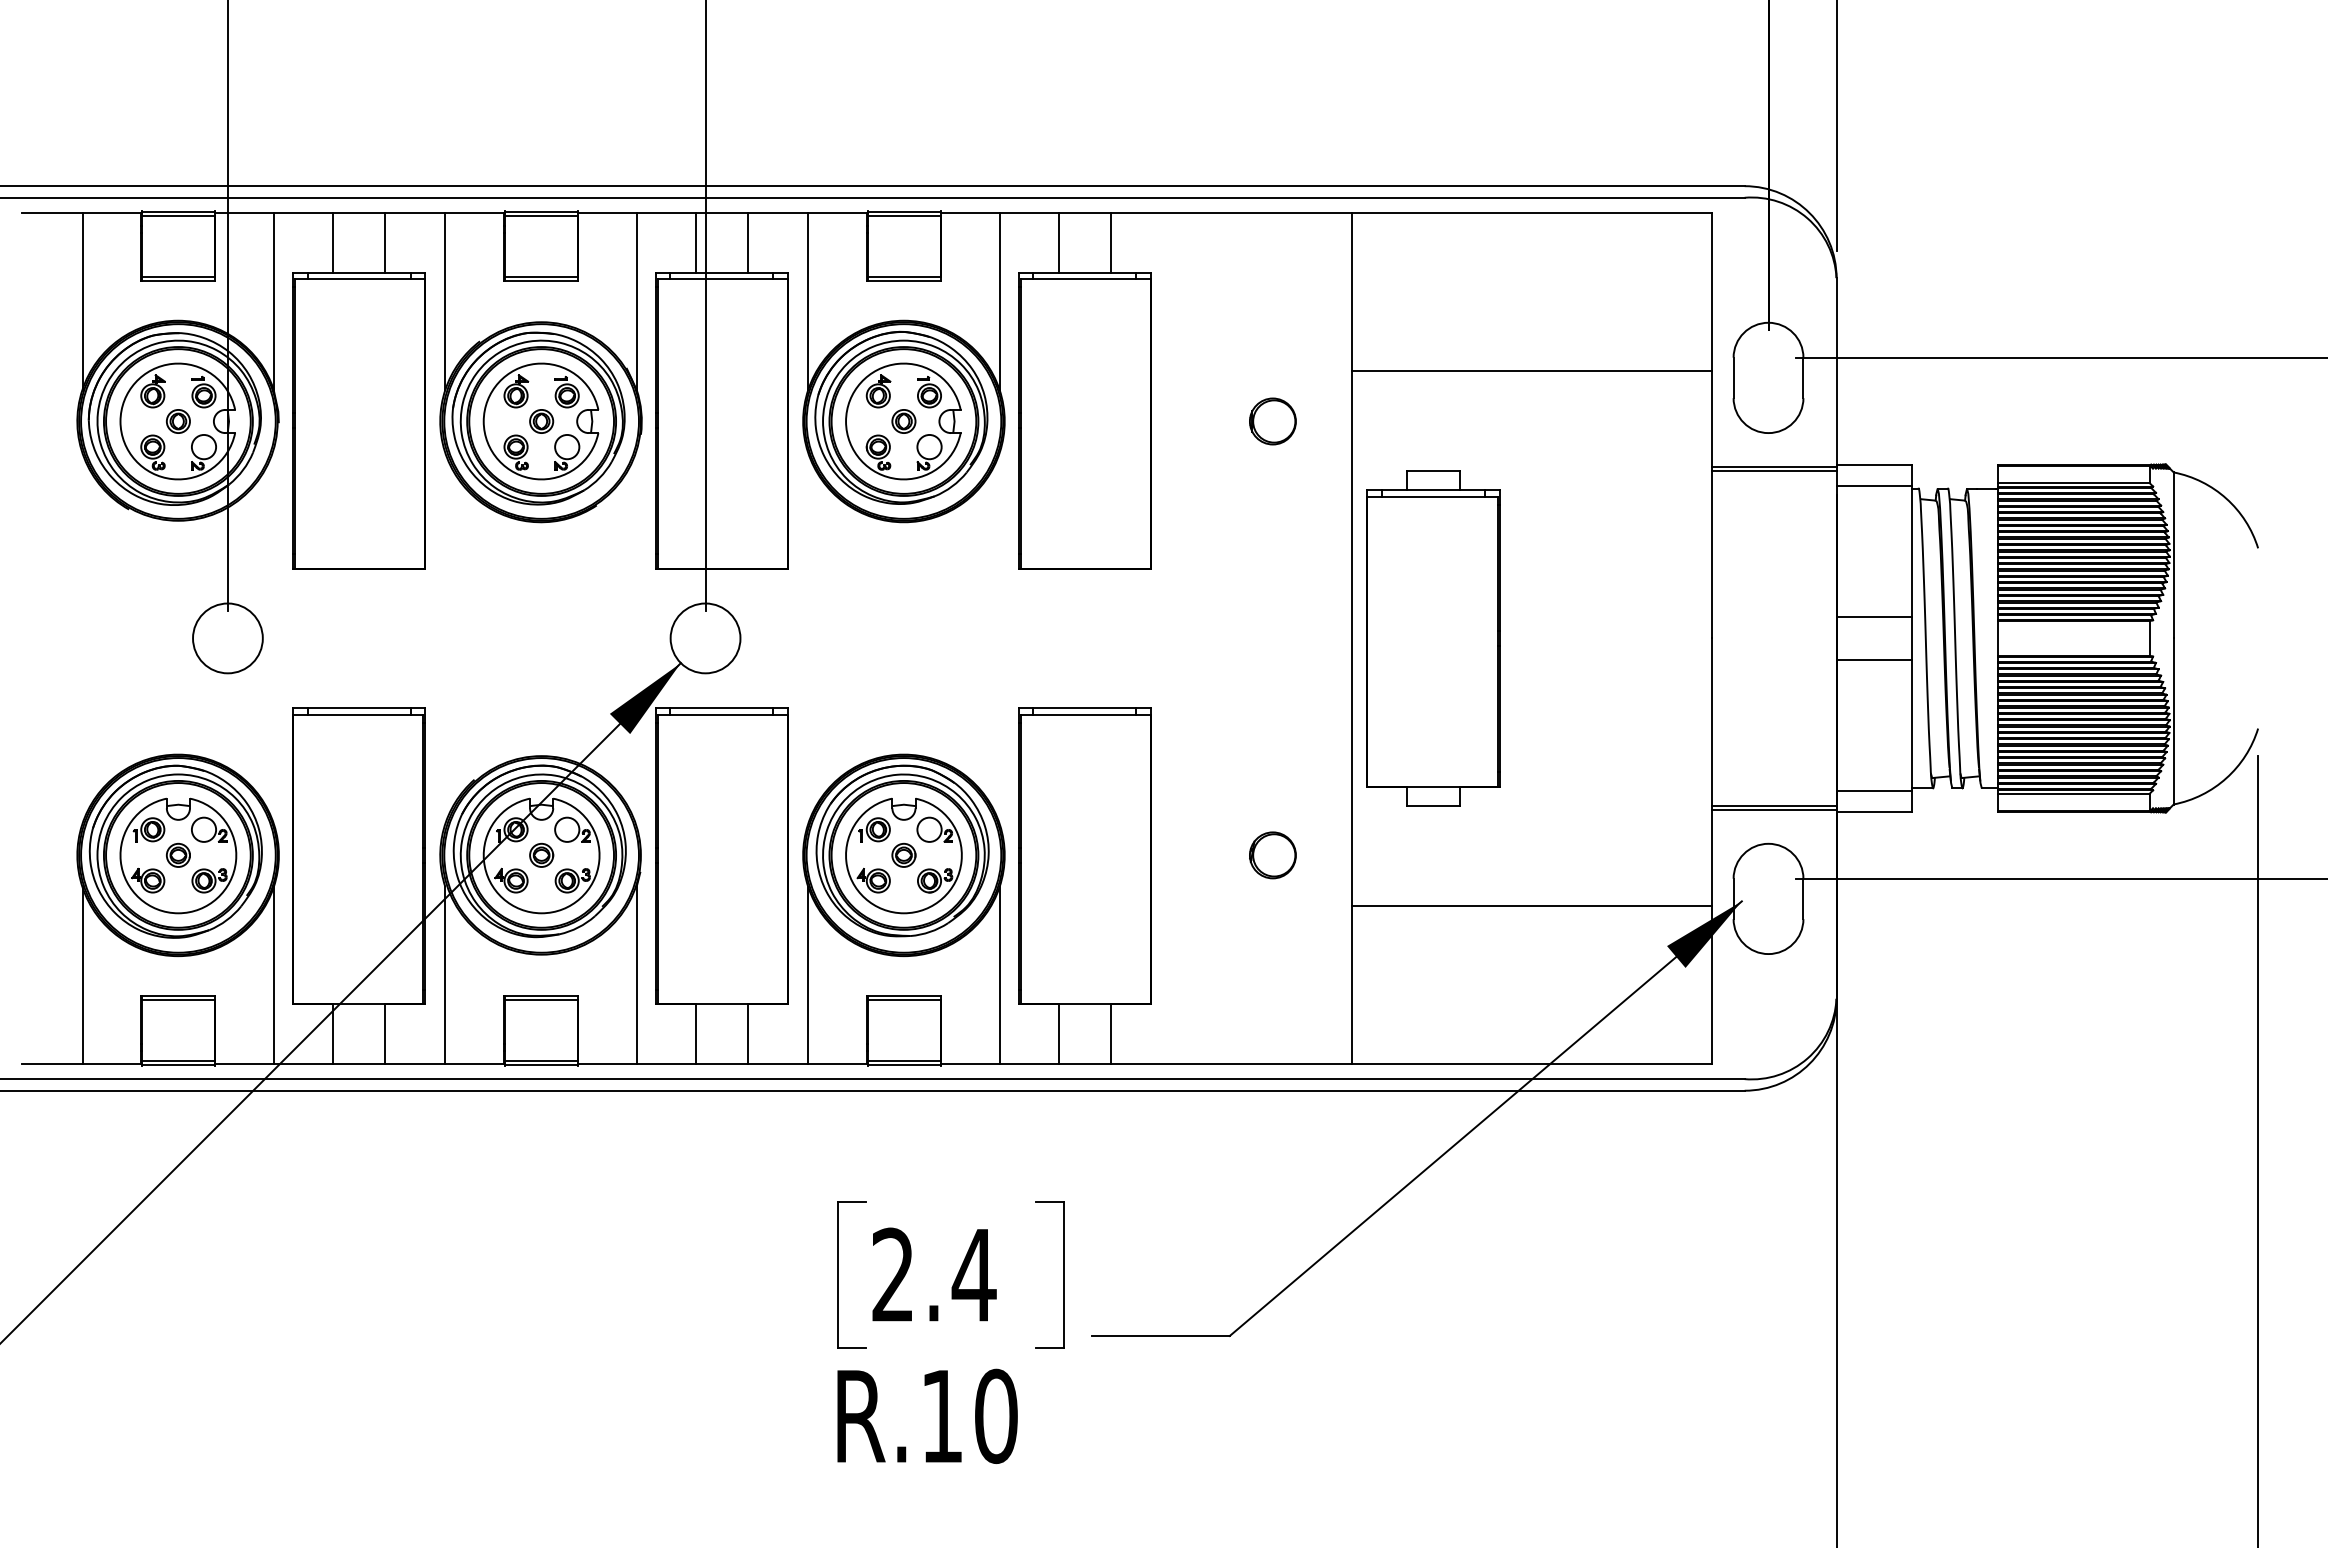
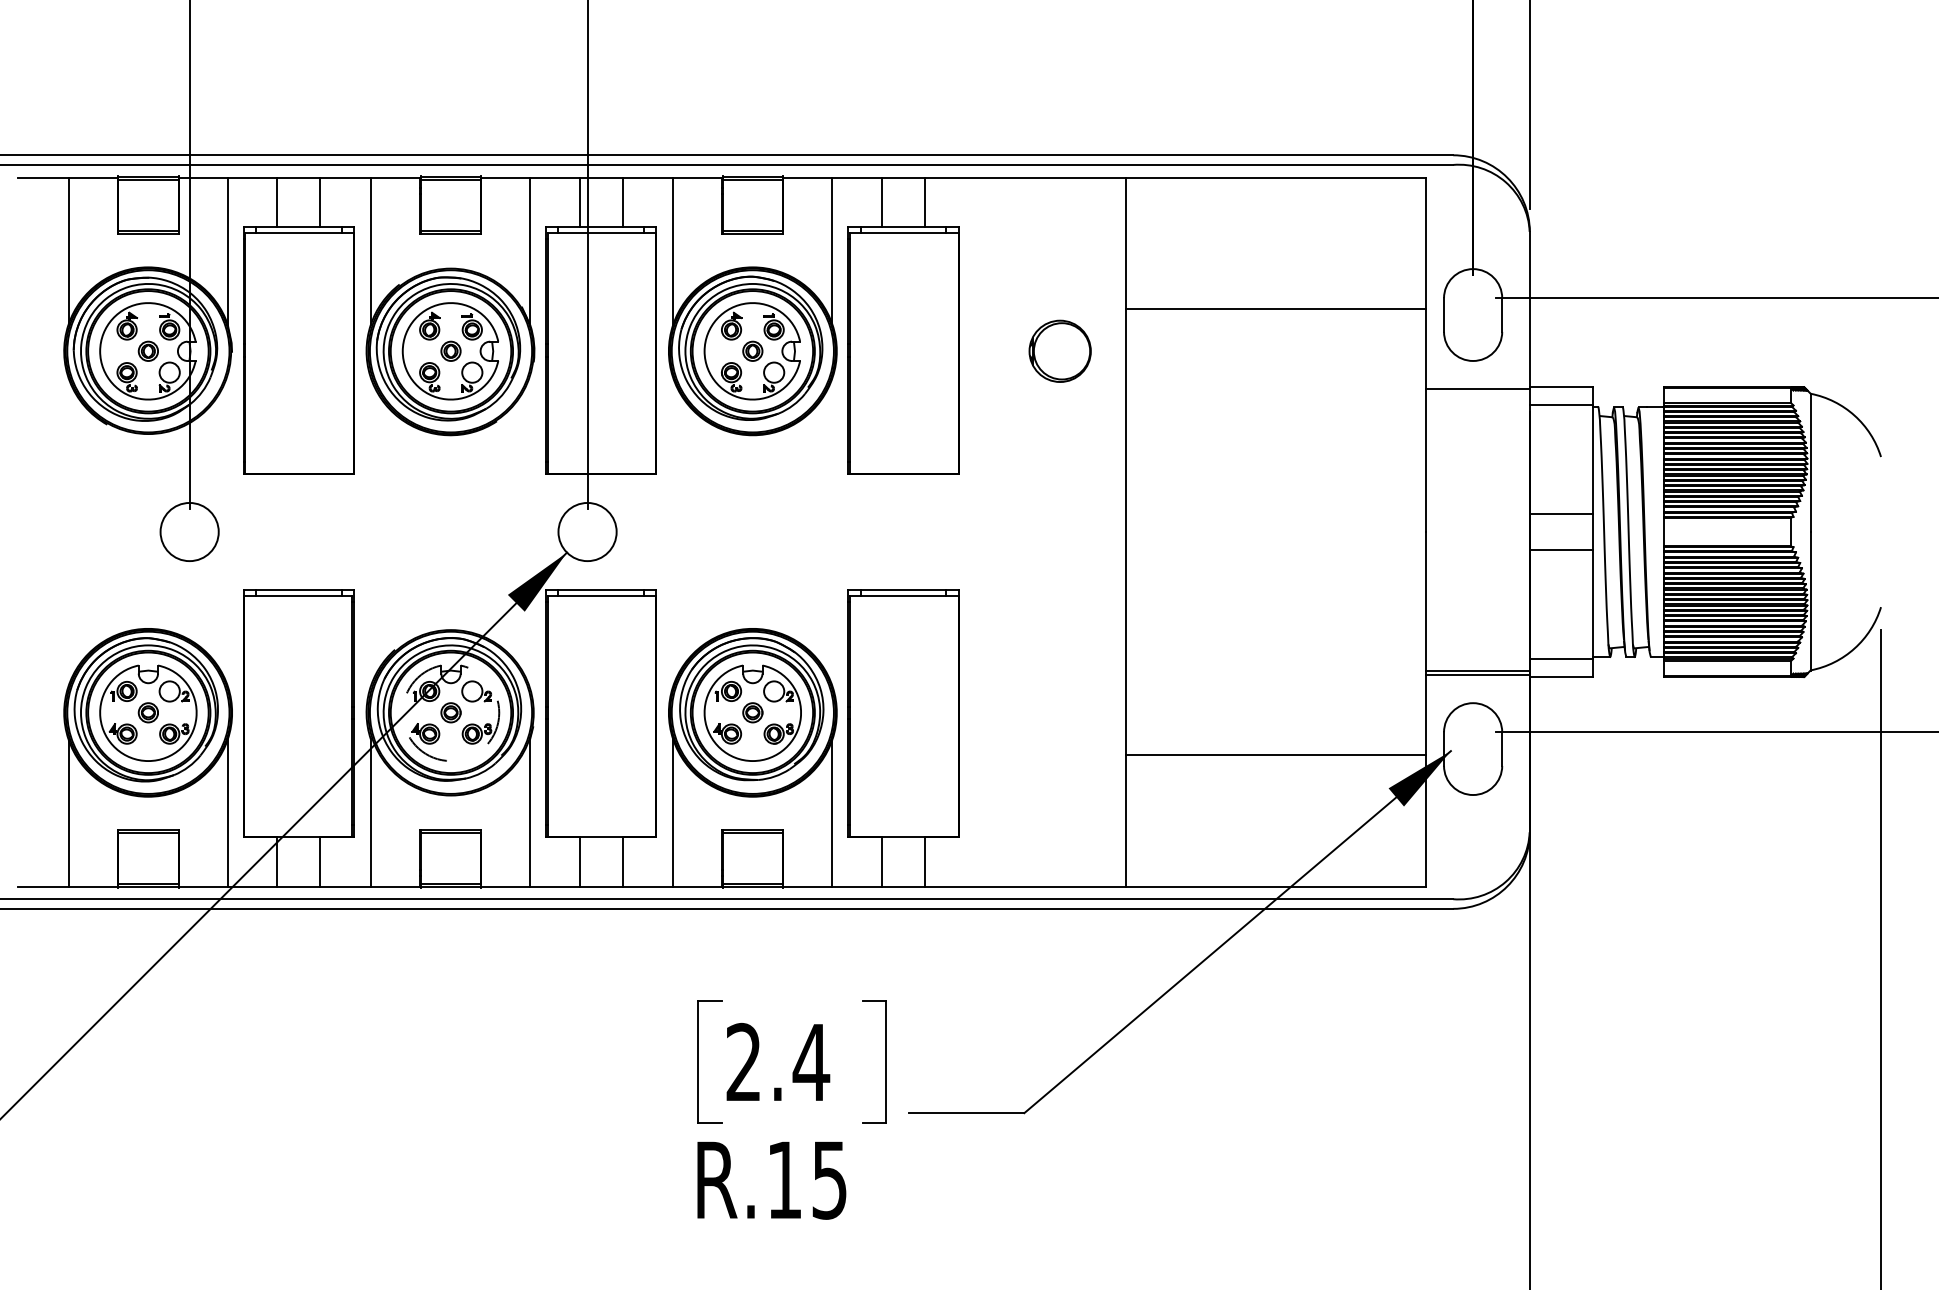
part: (1272, 421) -> (1059, 351), size x1.6
line: (1773, 471) -> (1477, 392), removed
part: (1433, 638) -> (1194, 532), removed
part: (1272, 855) -> (1059, 712), removed
arc: (541, 913) -> (450, 761), solid -> dashed
text: (996, 1416) -> (829, 1180), R.10 -> R.15

